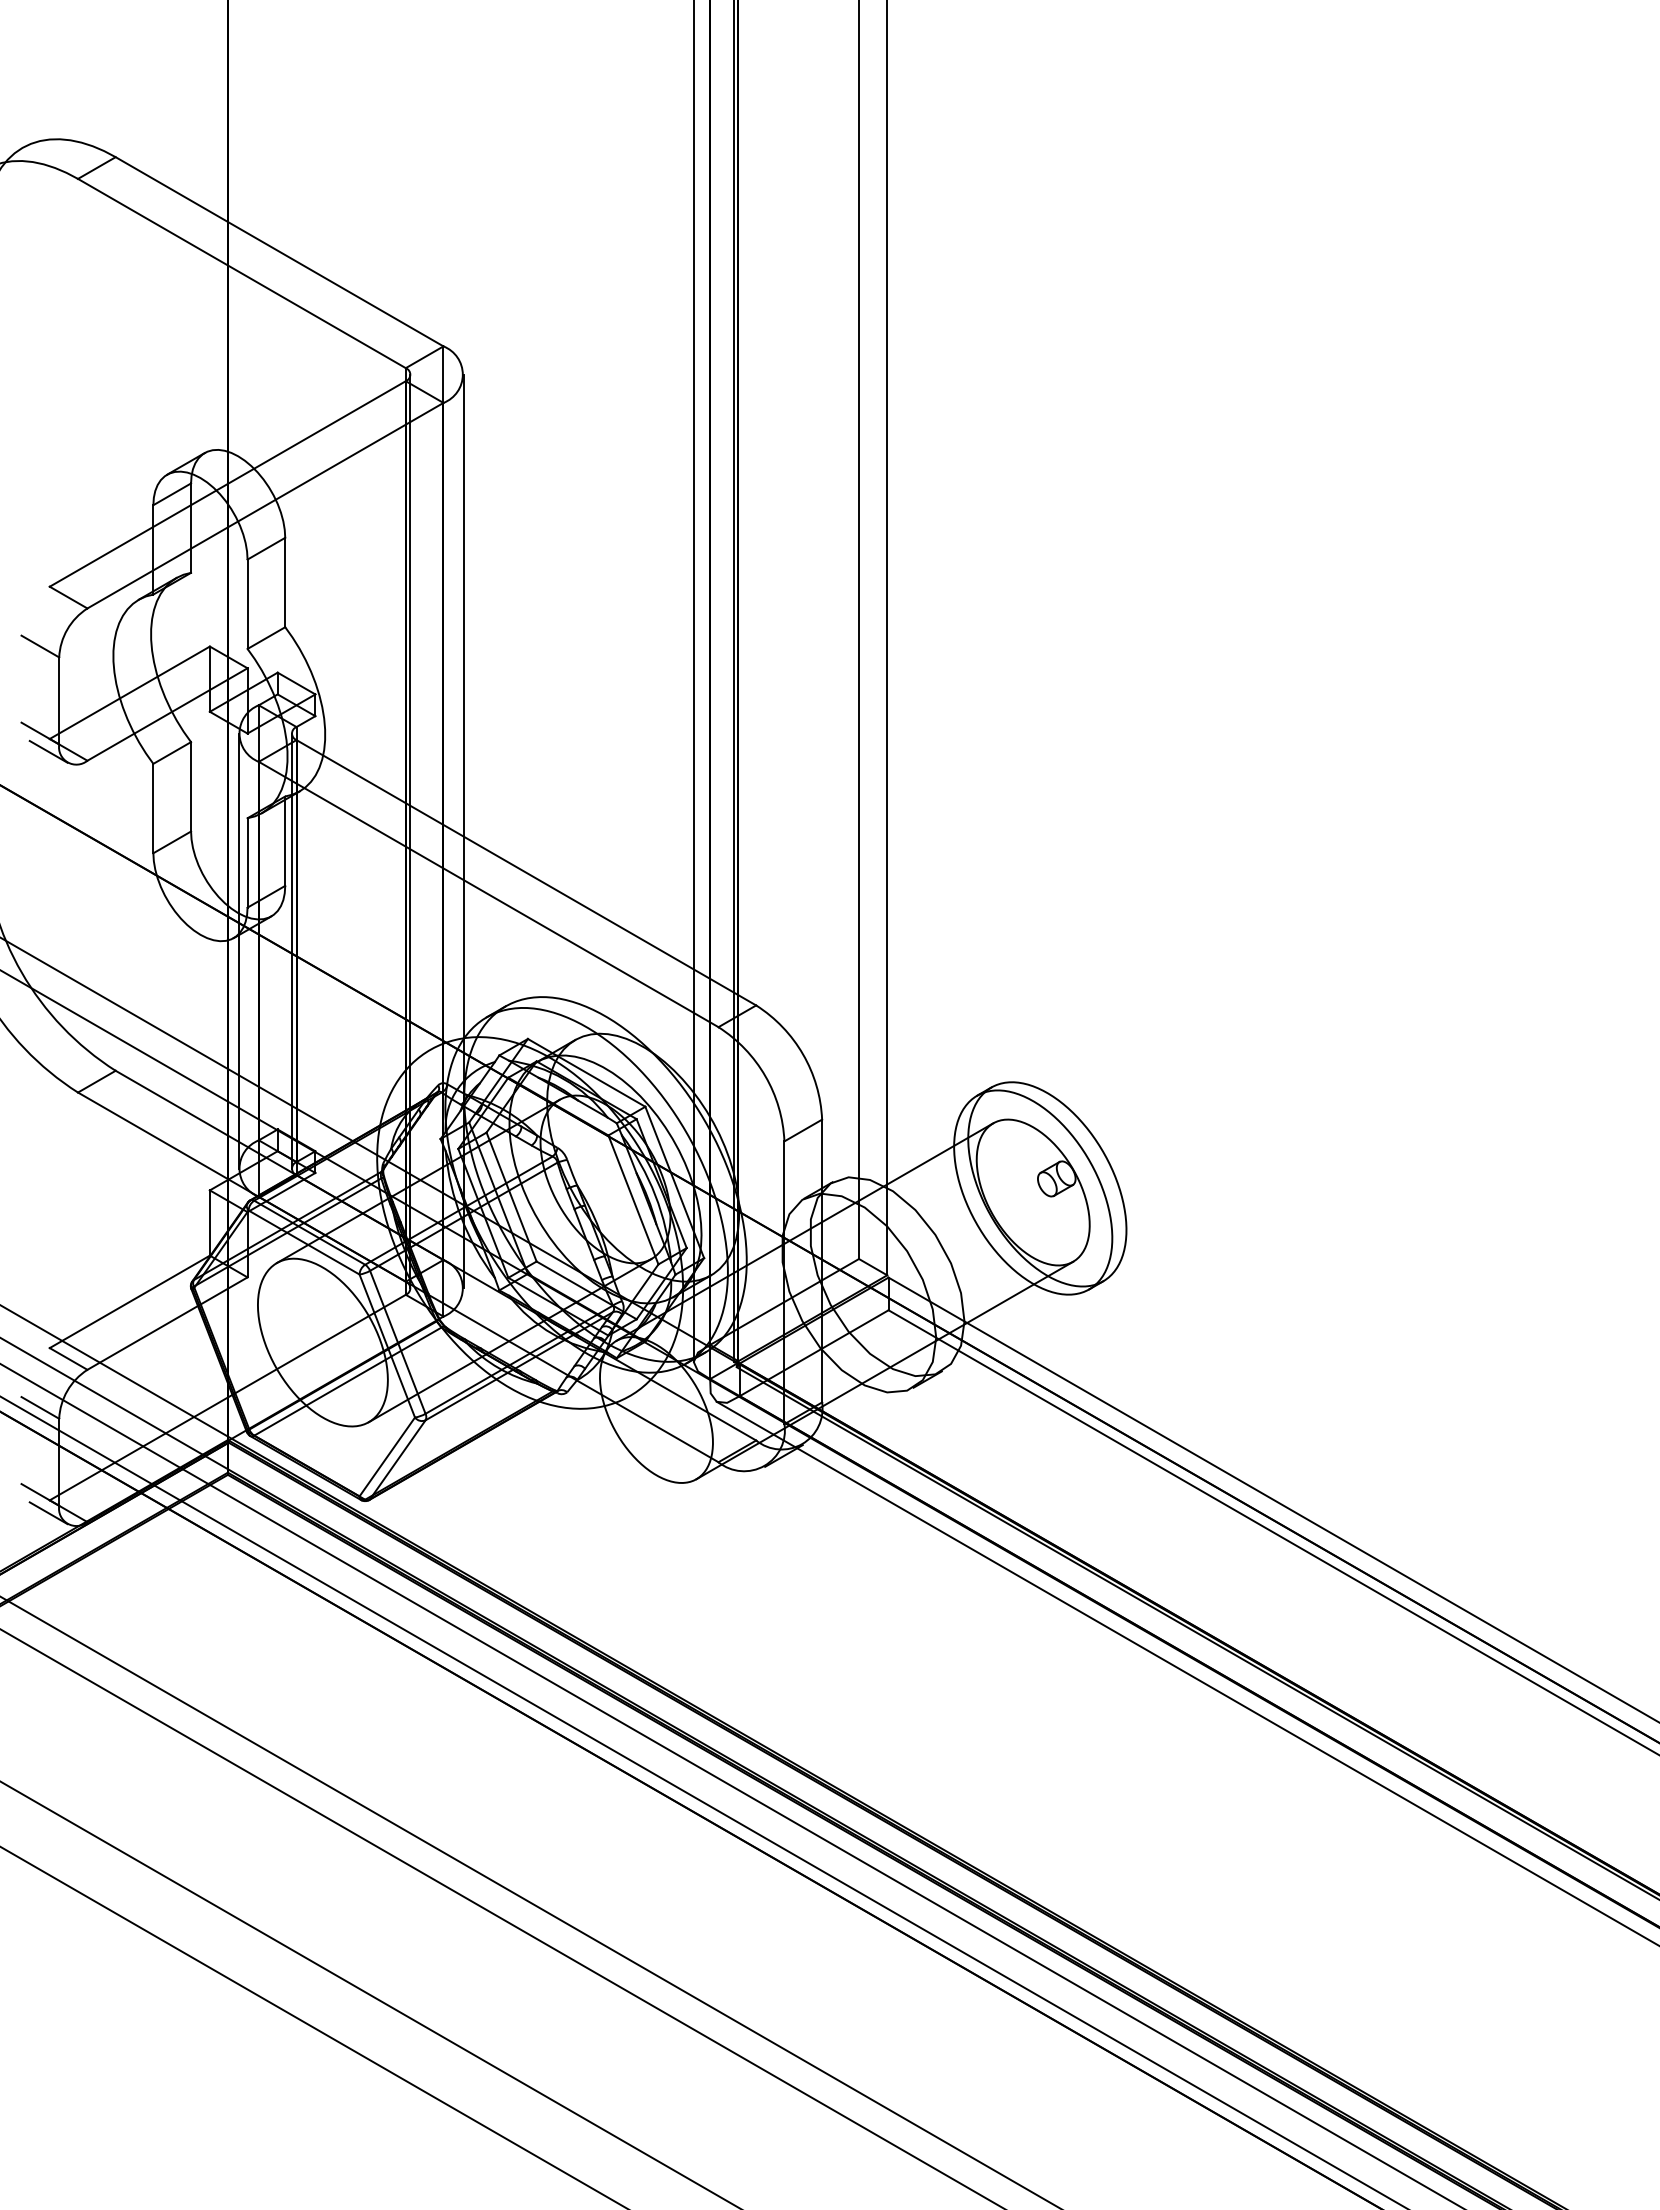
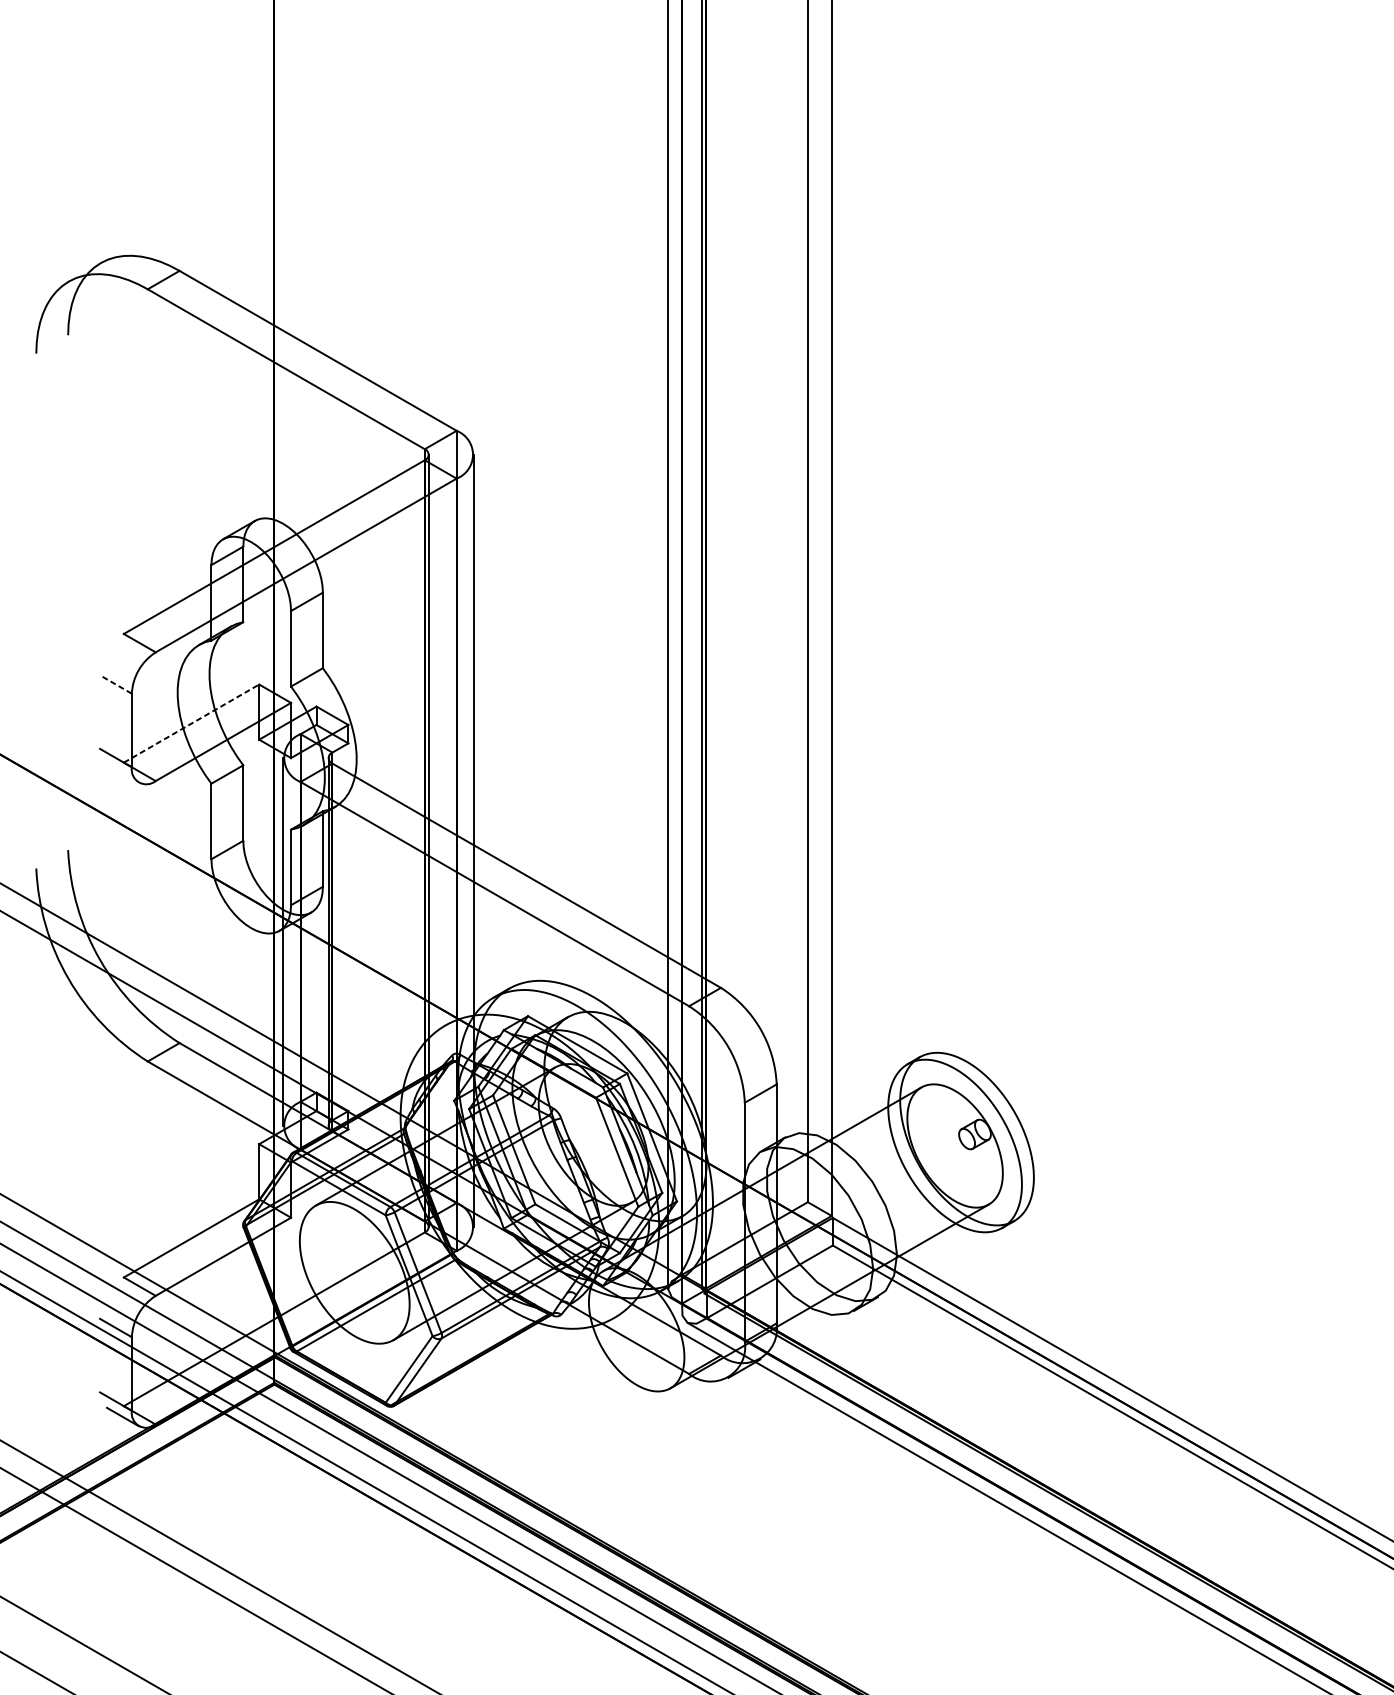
line: (40, 646) -> (116, 684), solid -> dashed
line: (130, 692) -> (192, 723), solid -> dashed
line: (48, 751) -> (122, 773), removed

